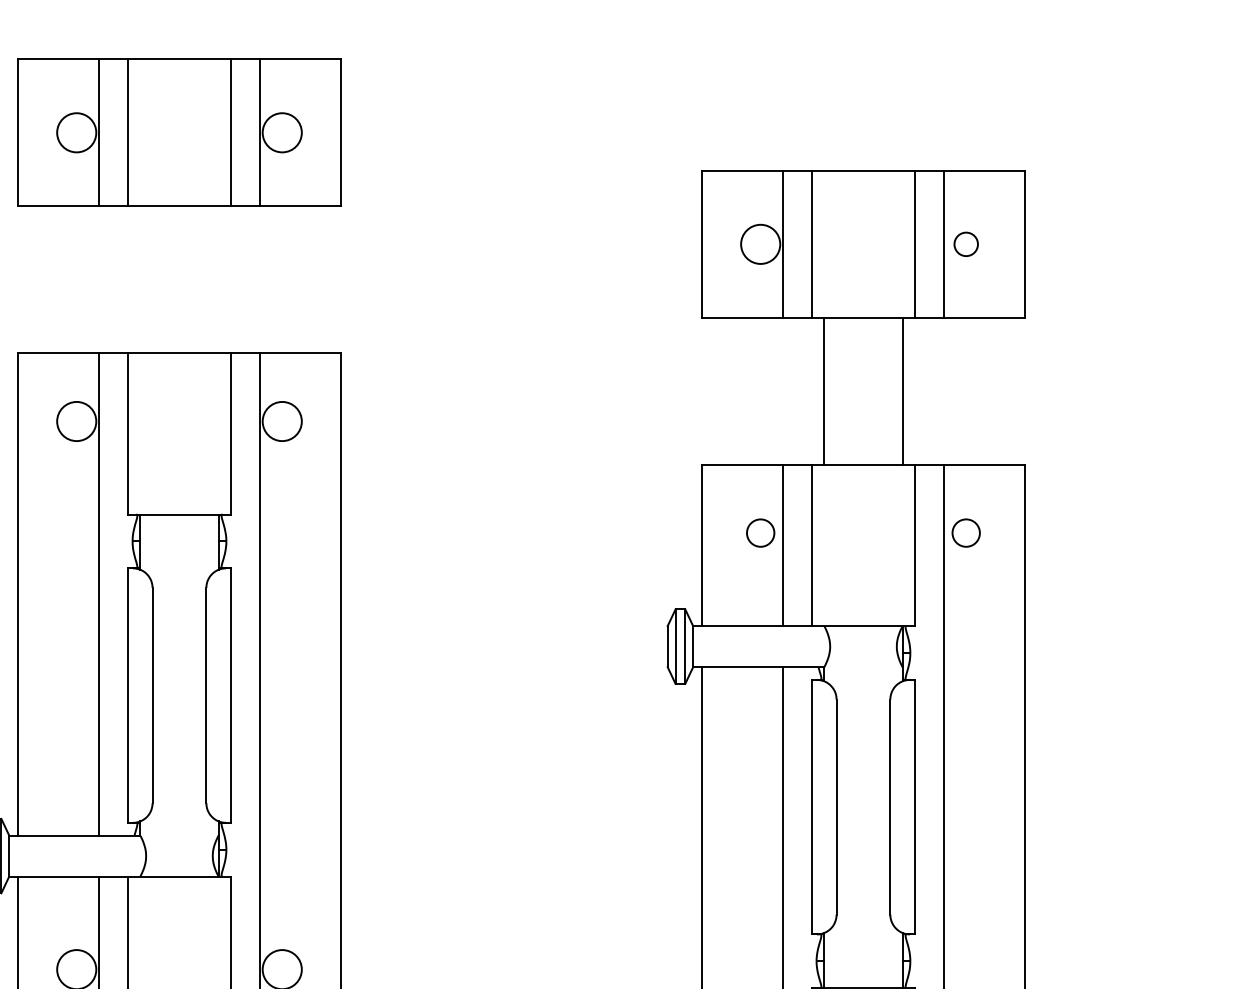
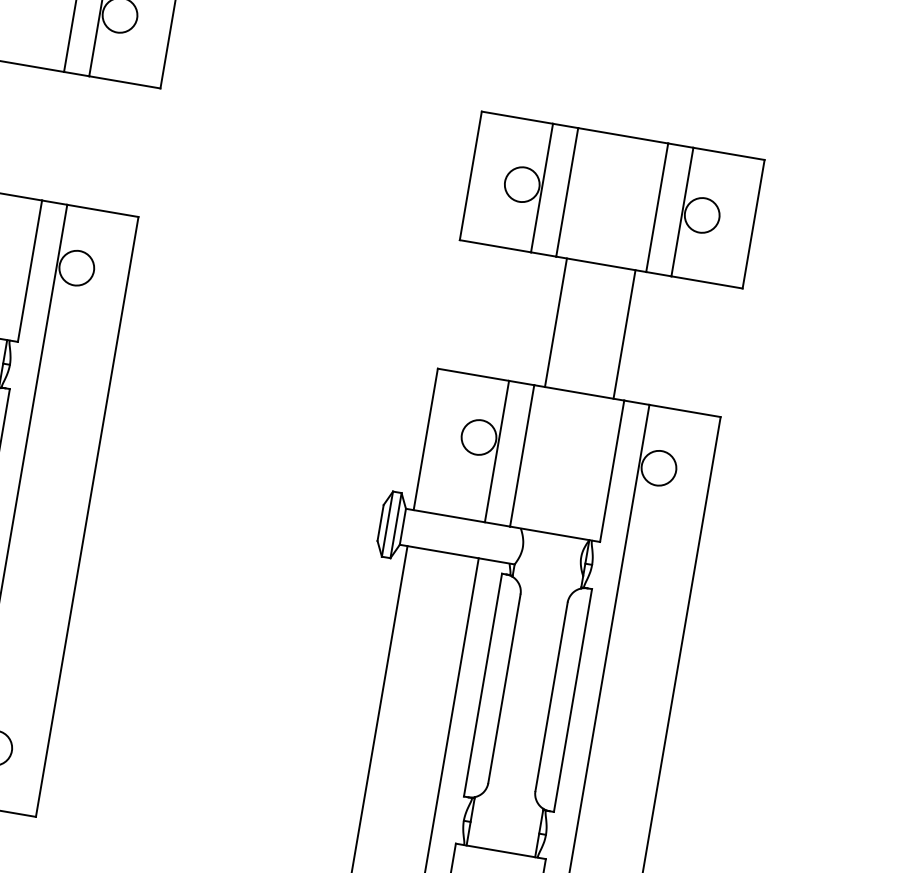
circle: (965, 243) -> (701, 214), size x1.67
circle: (760, 532) -> (478, 436), size x1.43
circle: (965, 532) -> (658, 467), size x1.43

